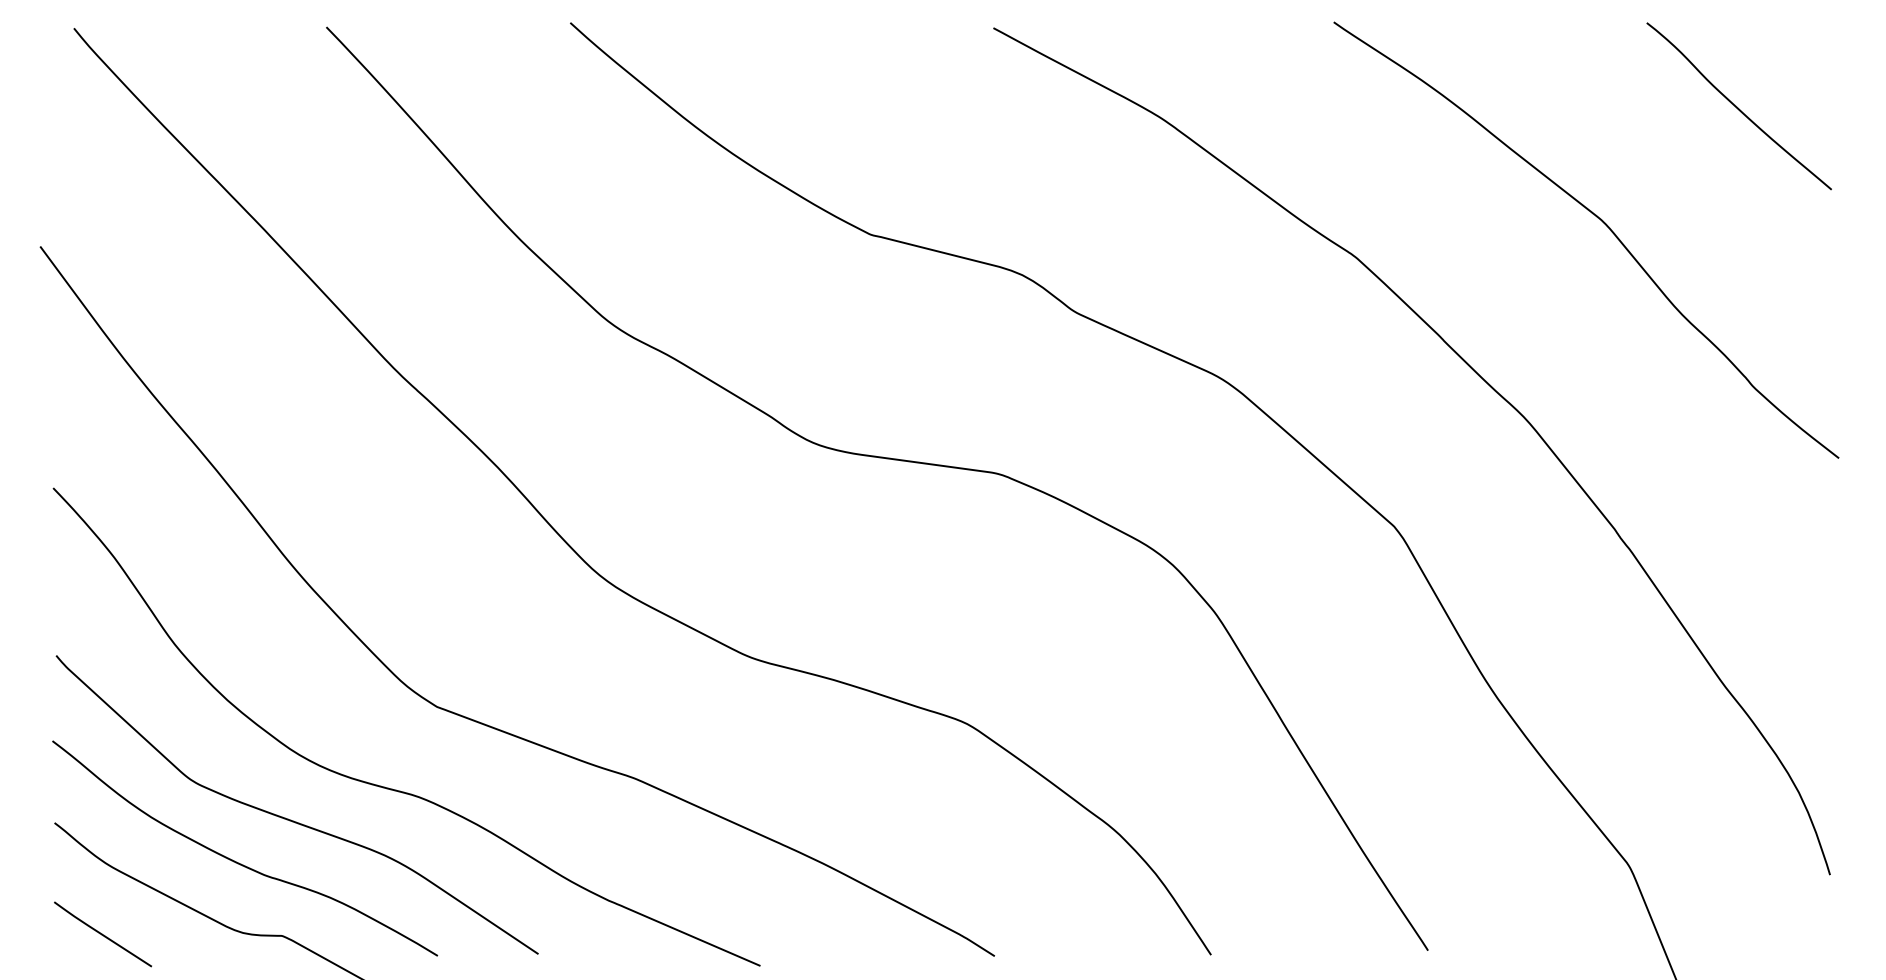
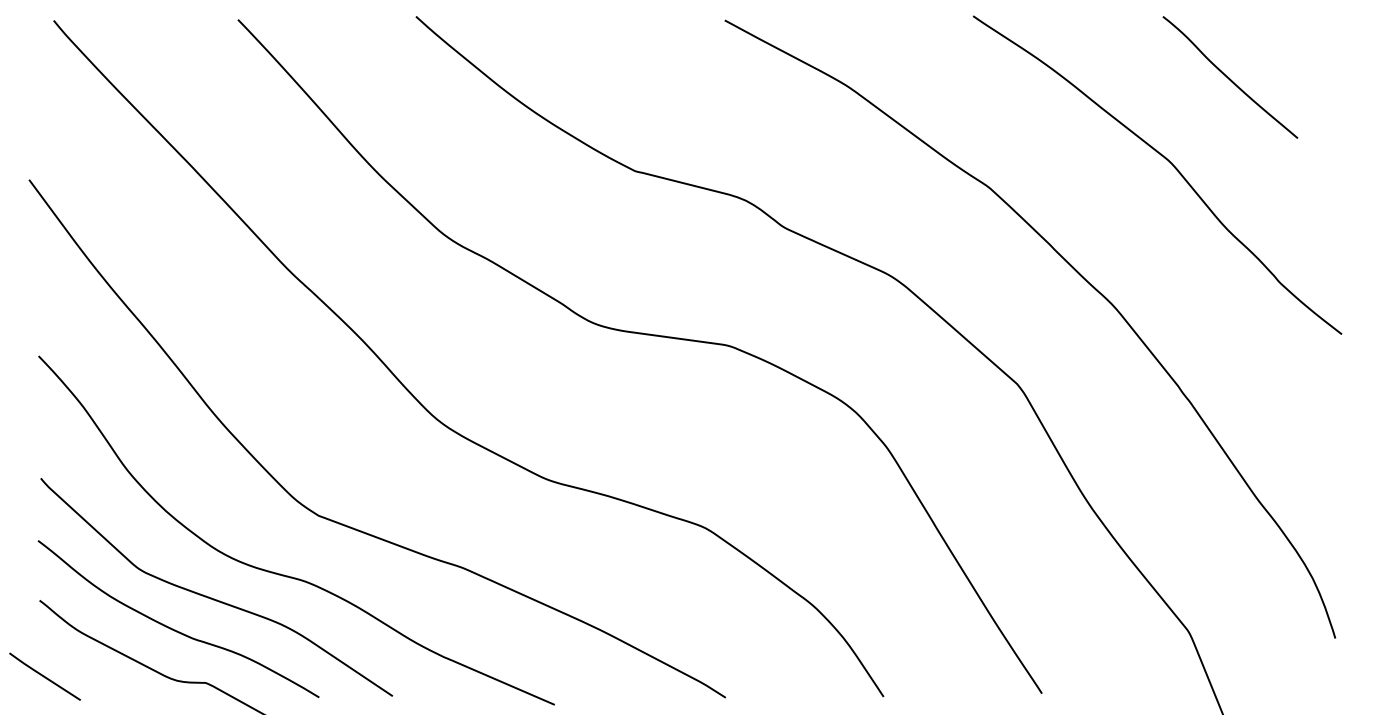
curve: (1737, 106) -> (1229, 77), moved
curve: (102, 934) -> (44, 676), moved

